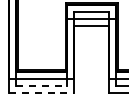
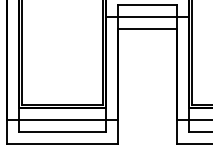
line: (41, 86) -> (62, 132), dashed -> solid
line: (41, 93) -> (62, 144), dashed -> solid

